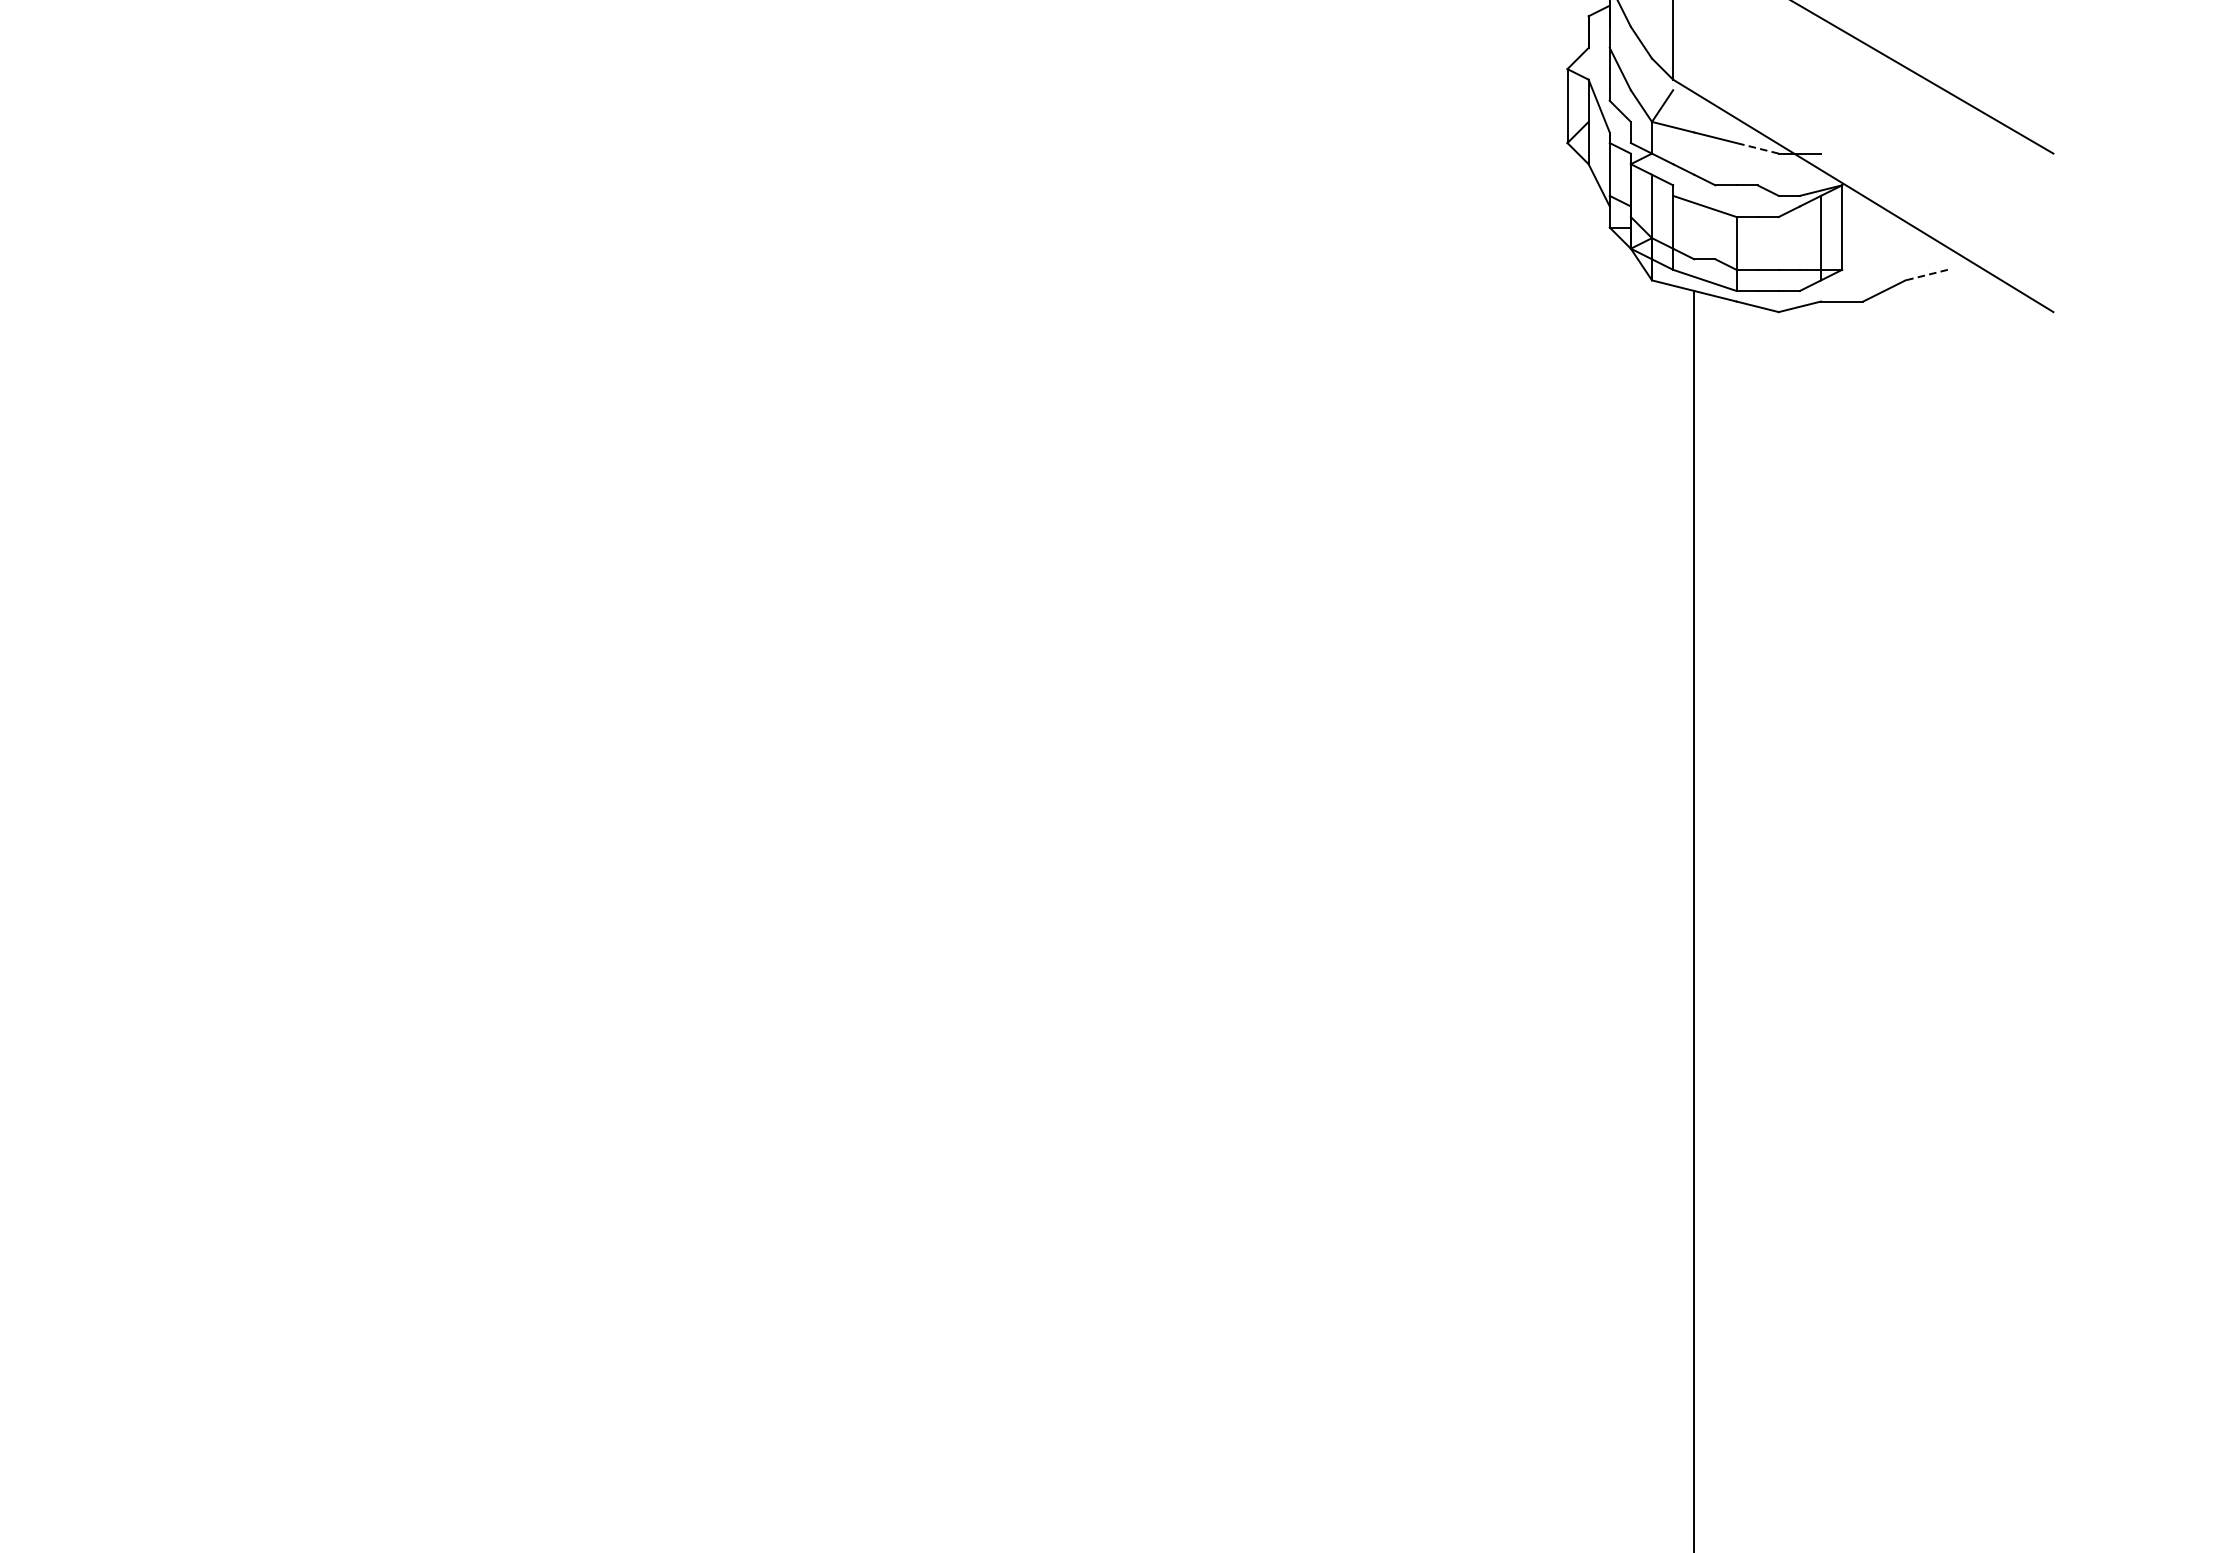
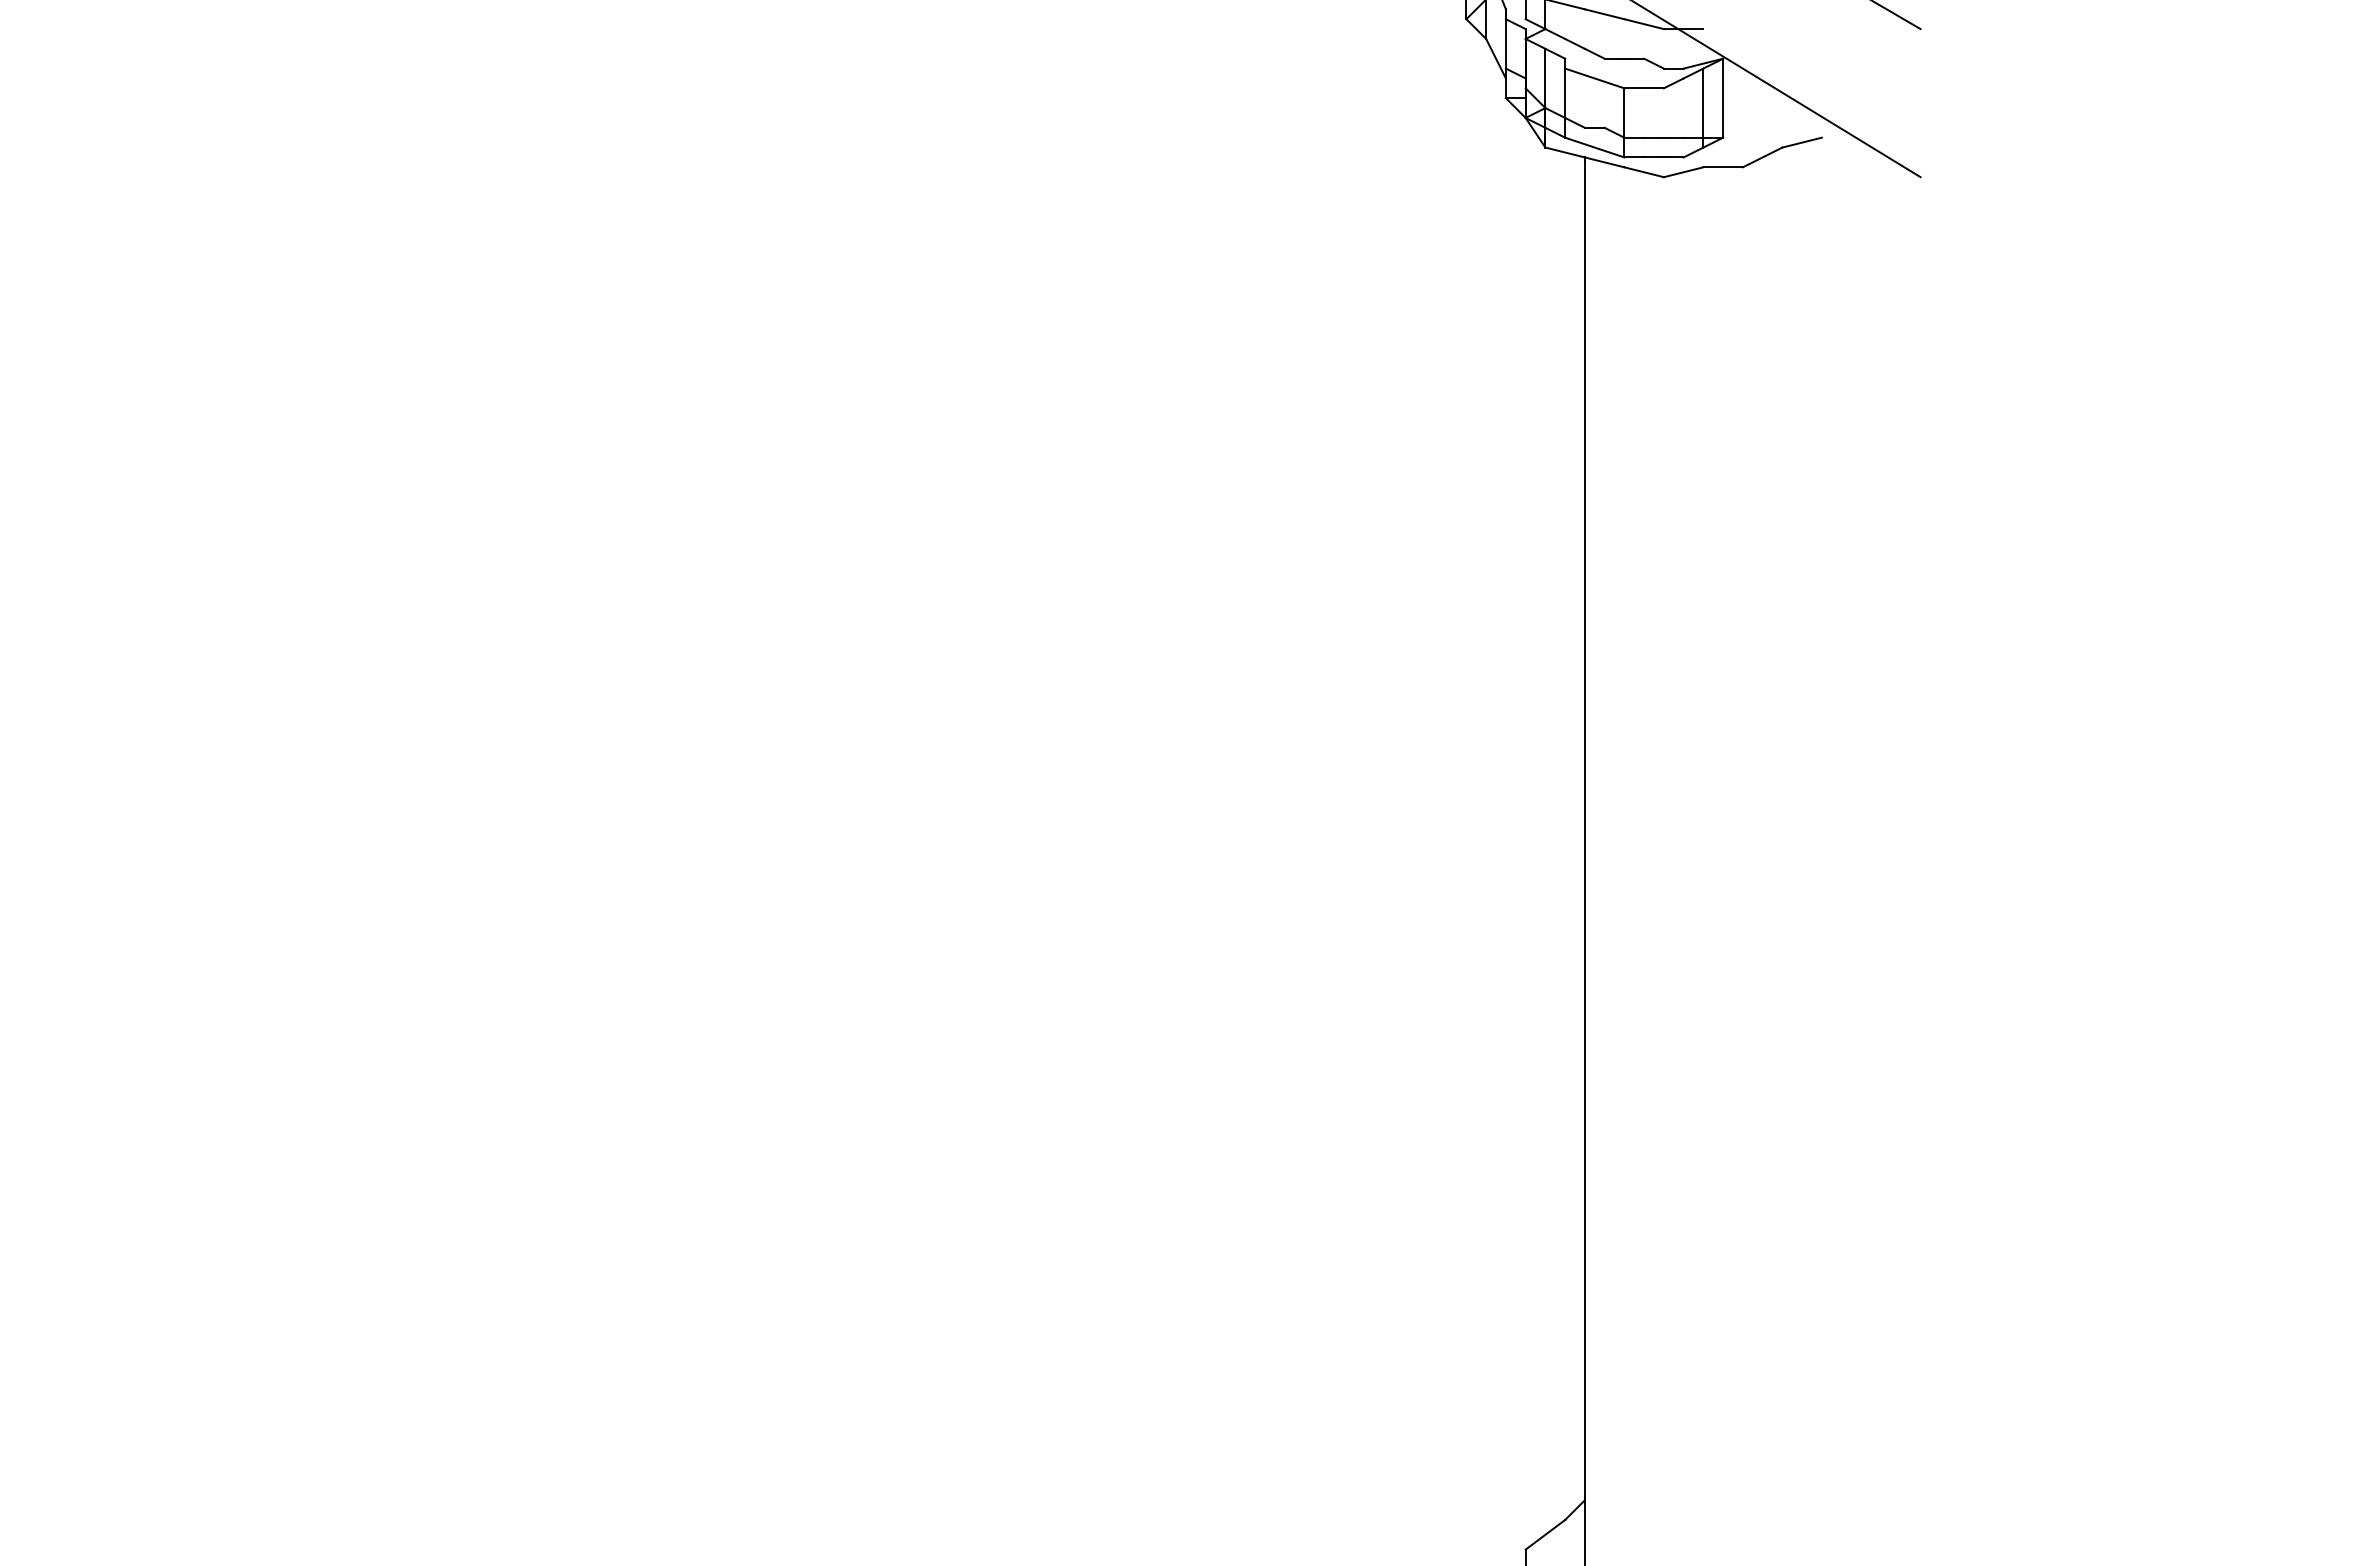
line: (1756, 148) -> (1643, 24), dashed -> solid
line: (1926, 274) -> (1801, 142), dashed -> solid

